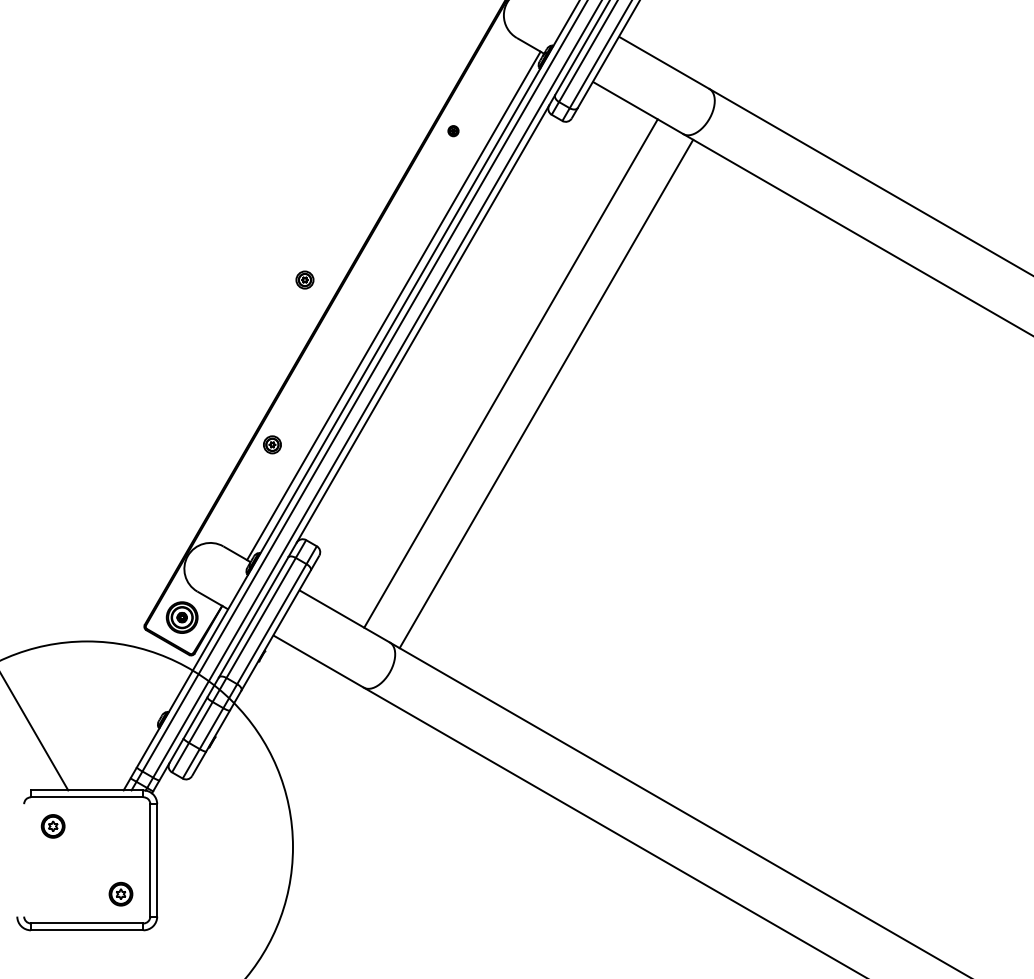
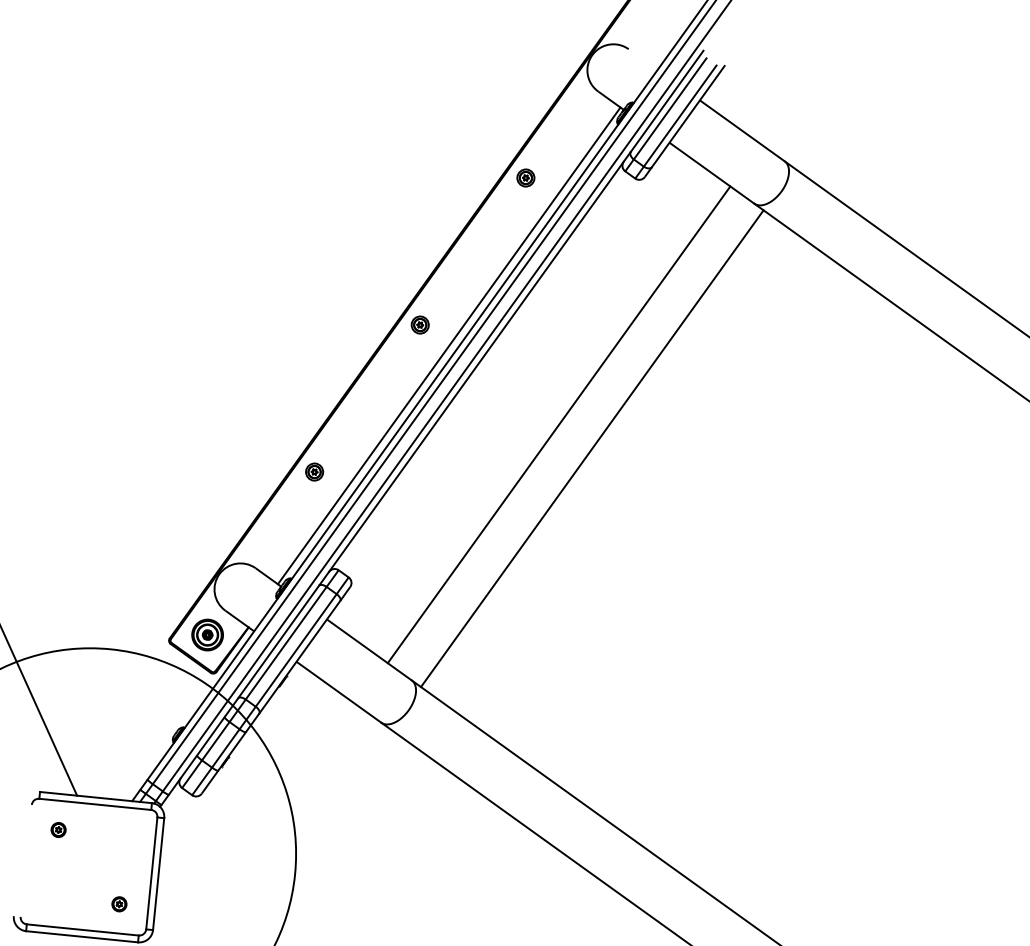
part: (453, 130) -> (525, 177), size x1.67
part: (304, 279) -> (419, 324), moved
part: (53, 826) -> (58, 830), size x0.62
part: (121, 894) -> (119, 904), size x0.62

